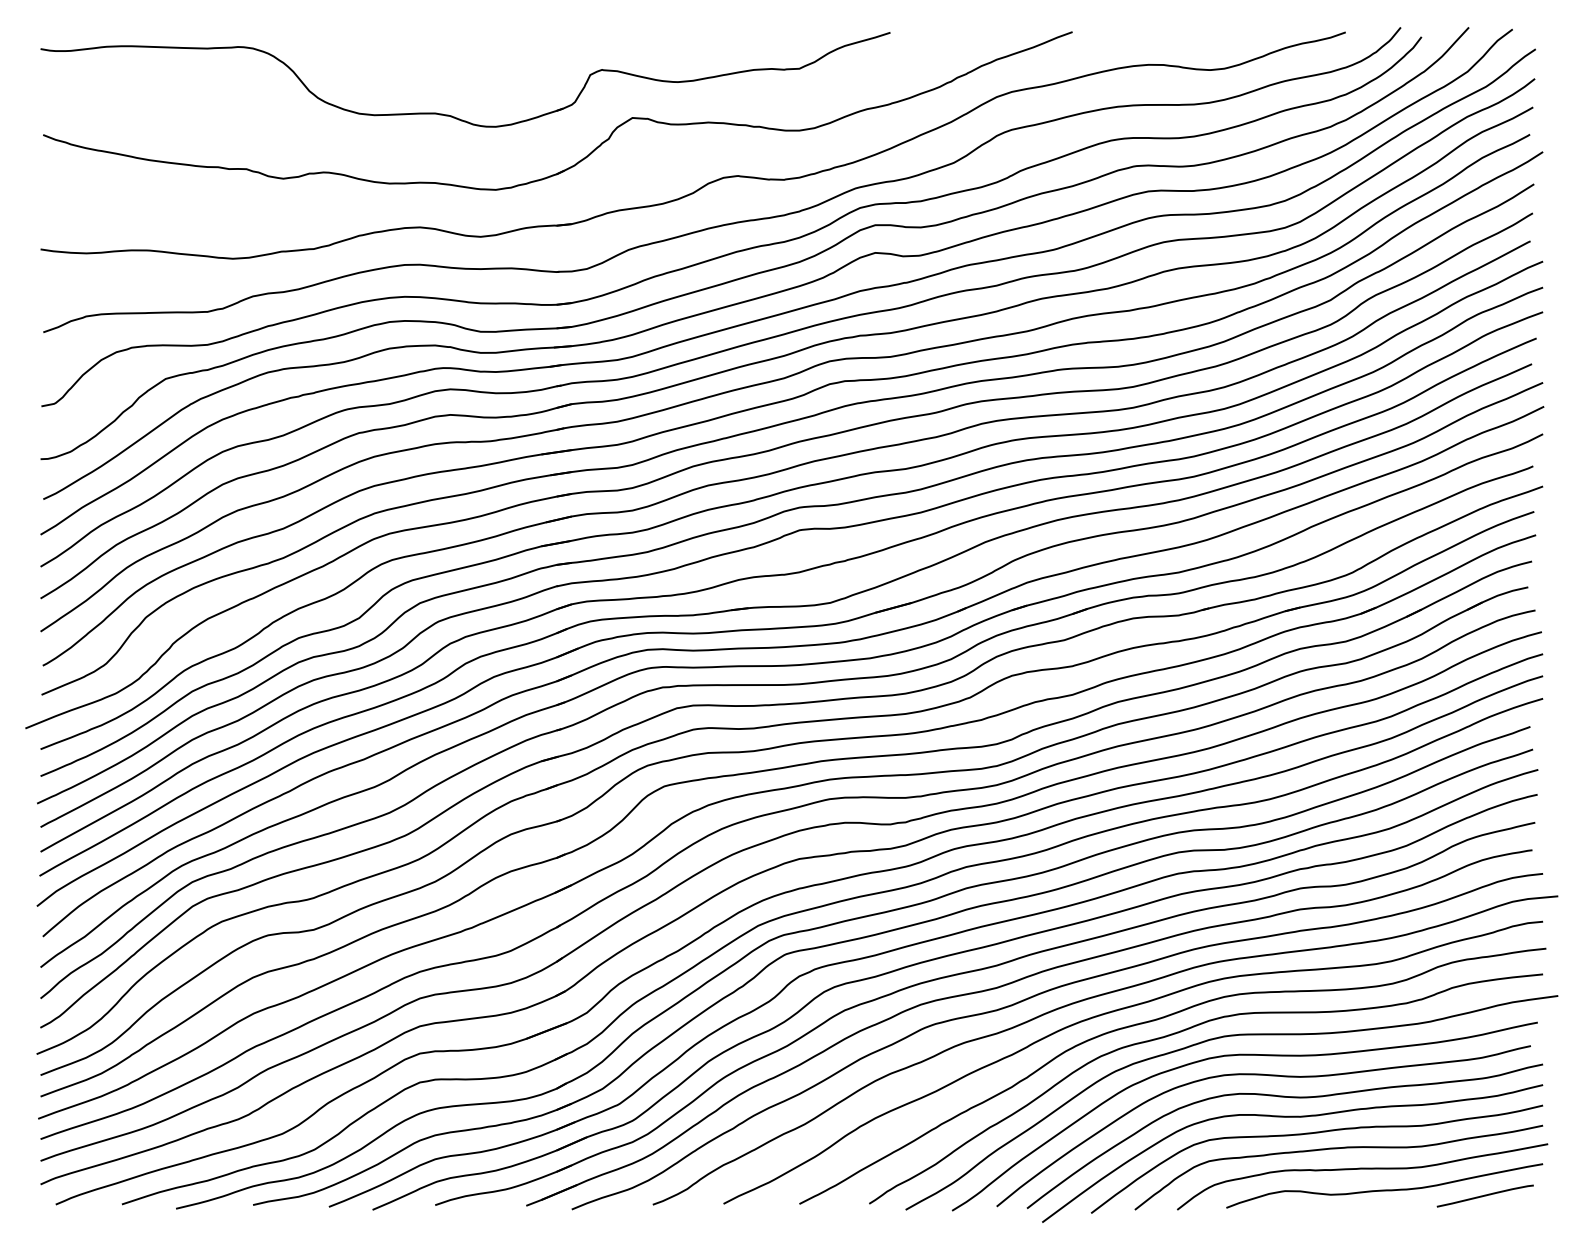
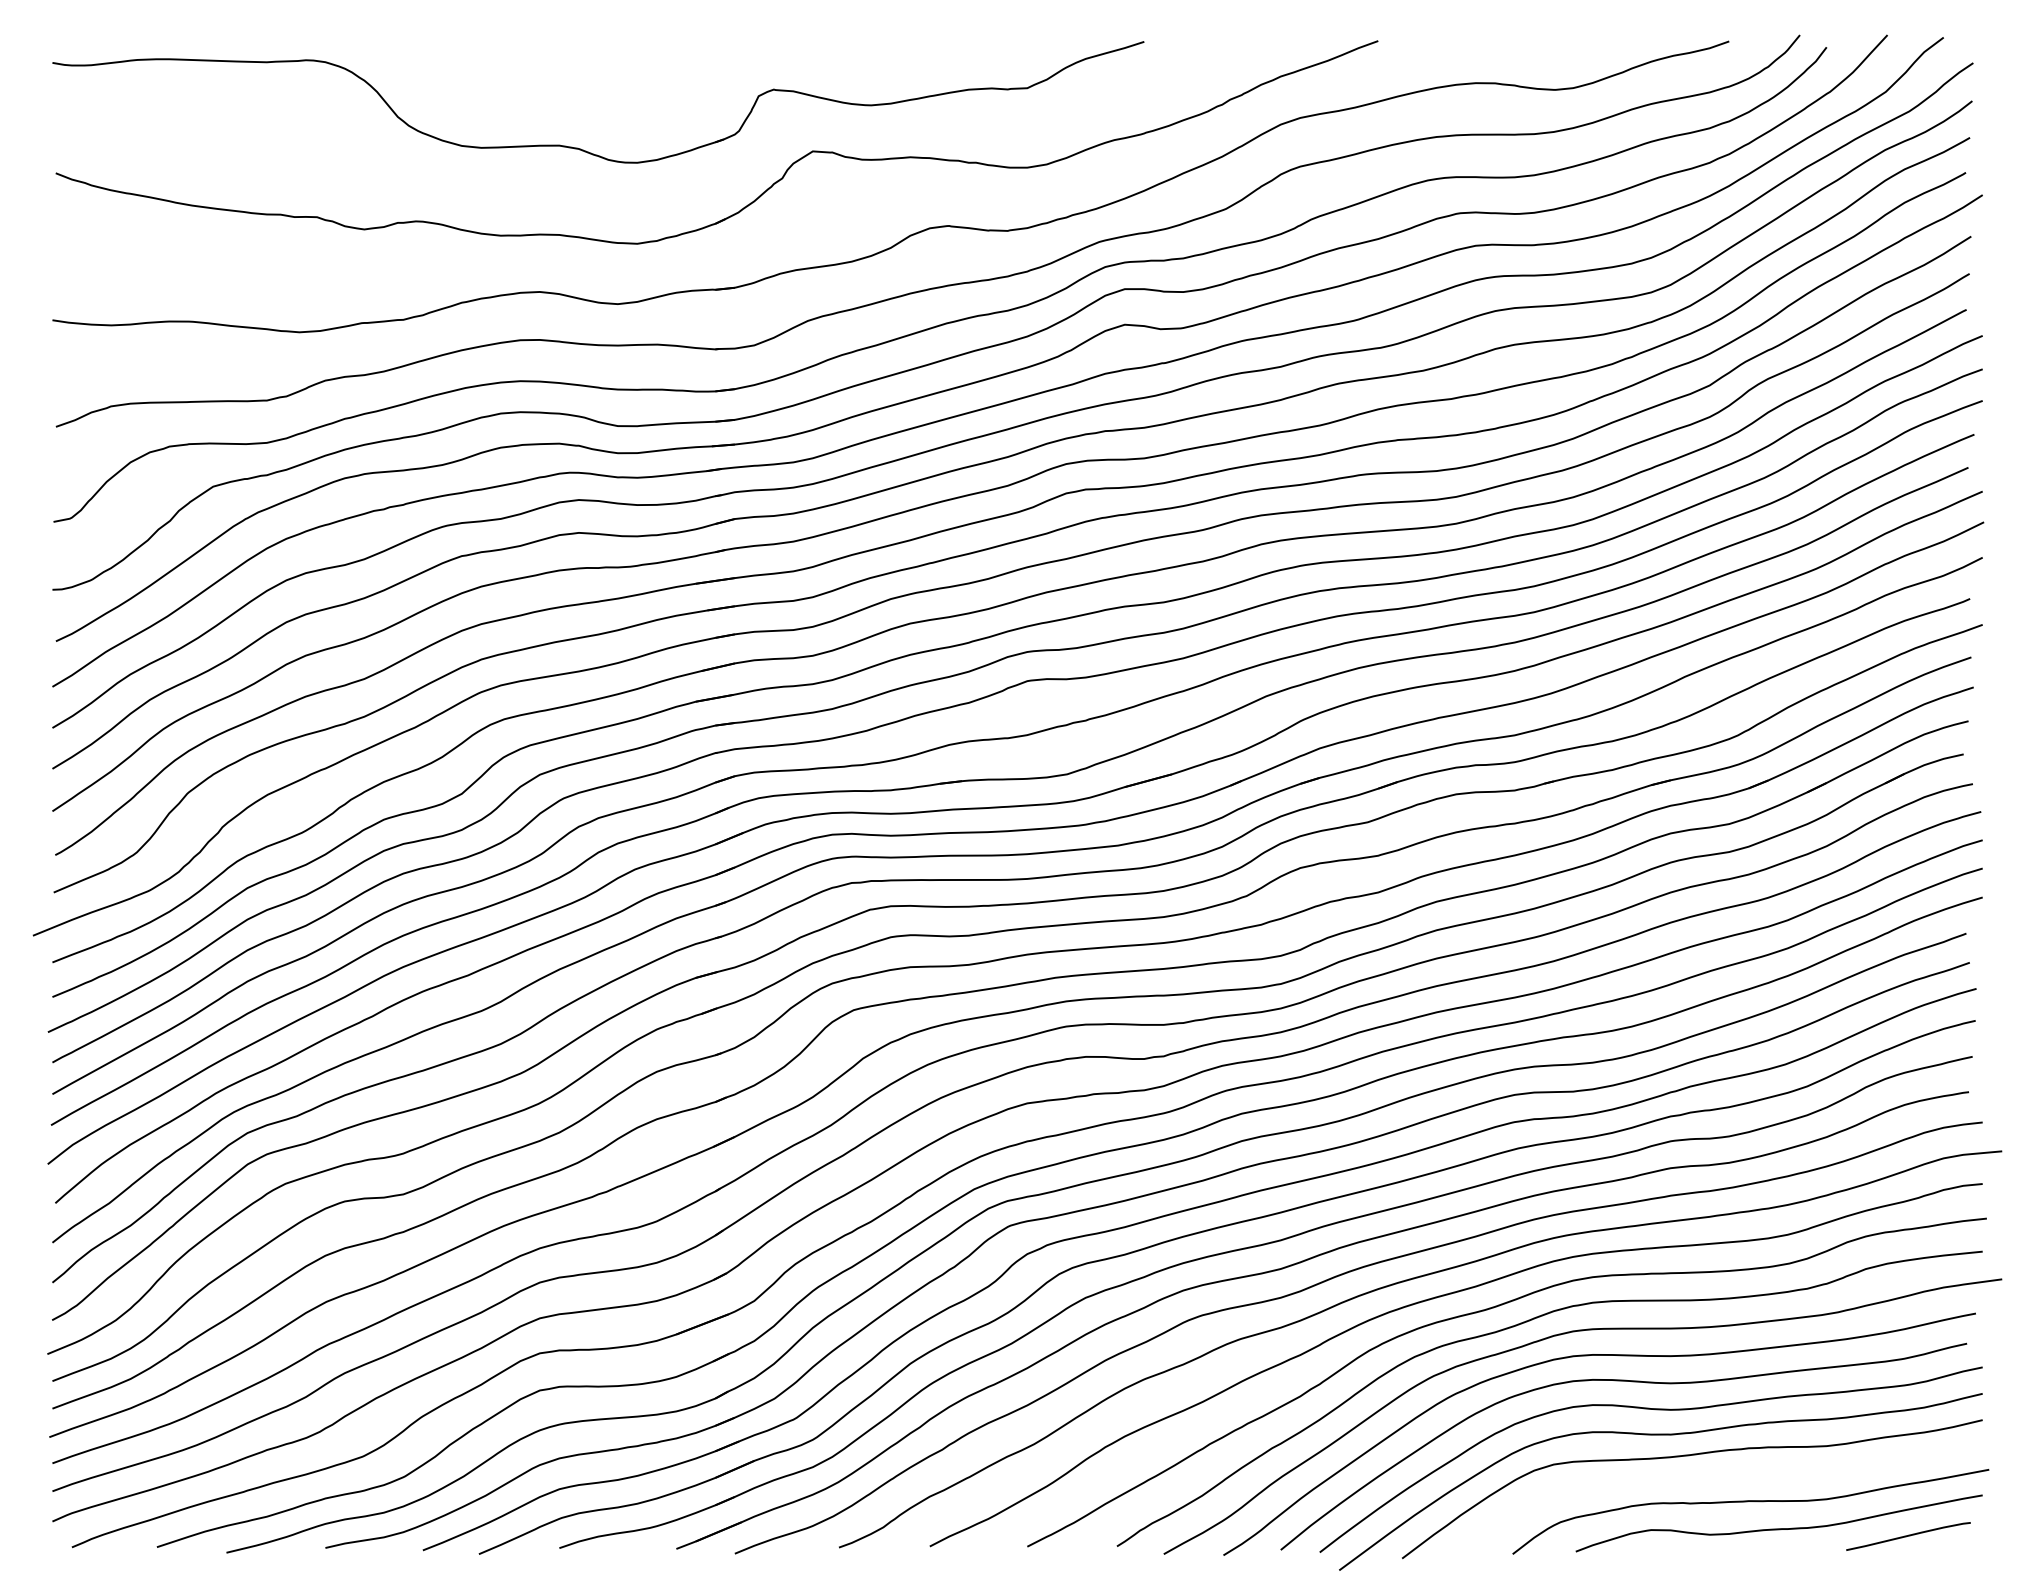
curve: (1334, 1149) -> (1714, 1476), removed

